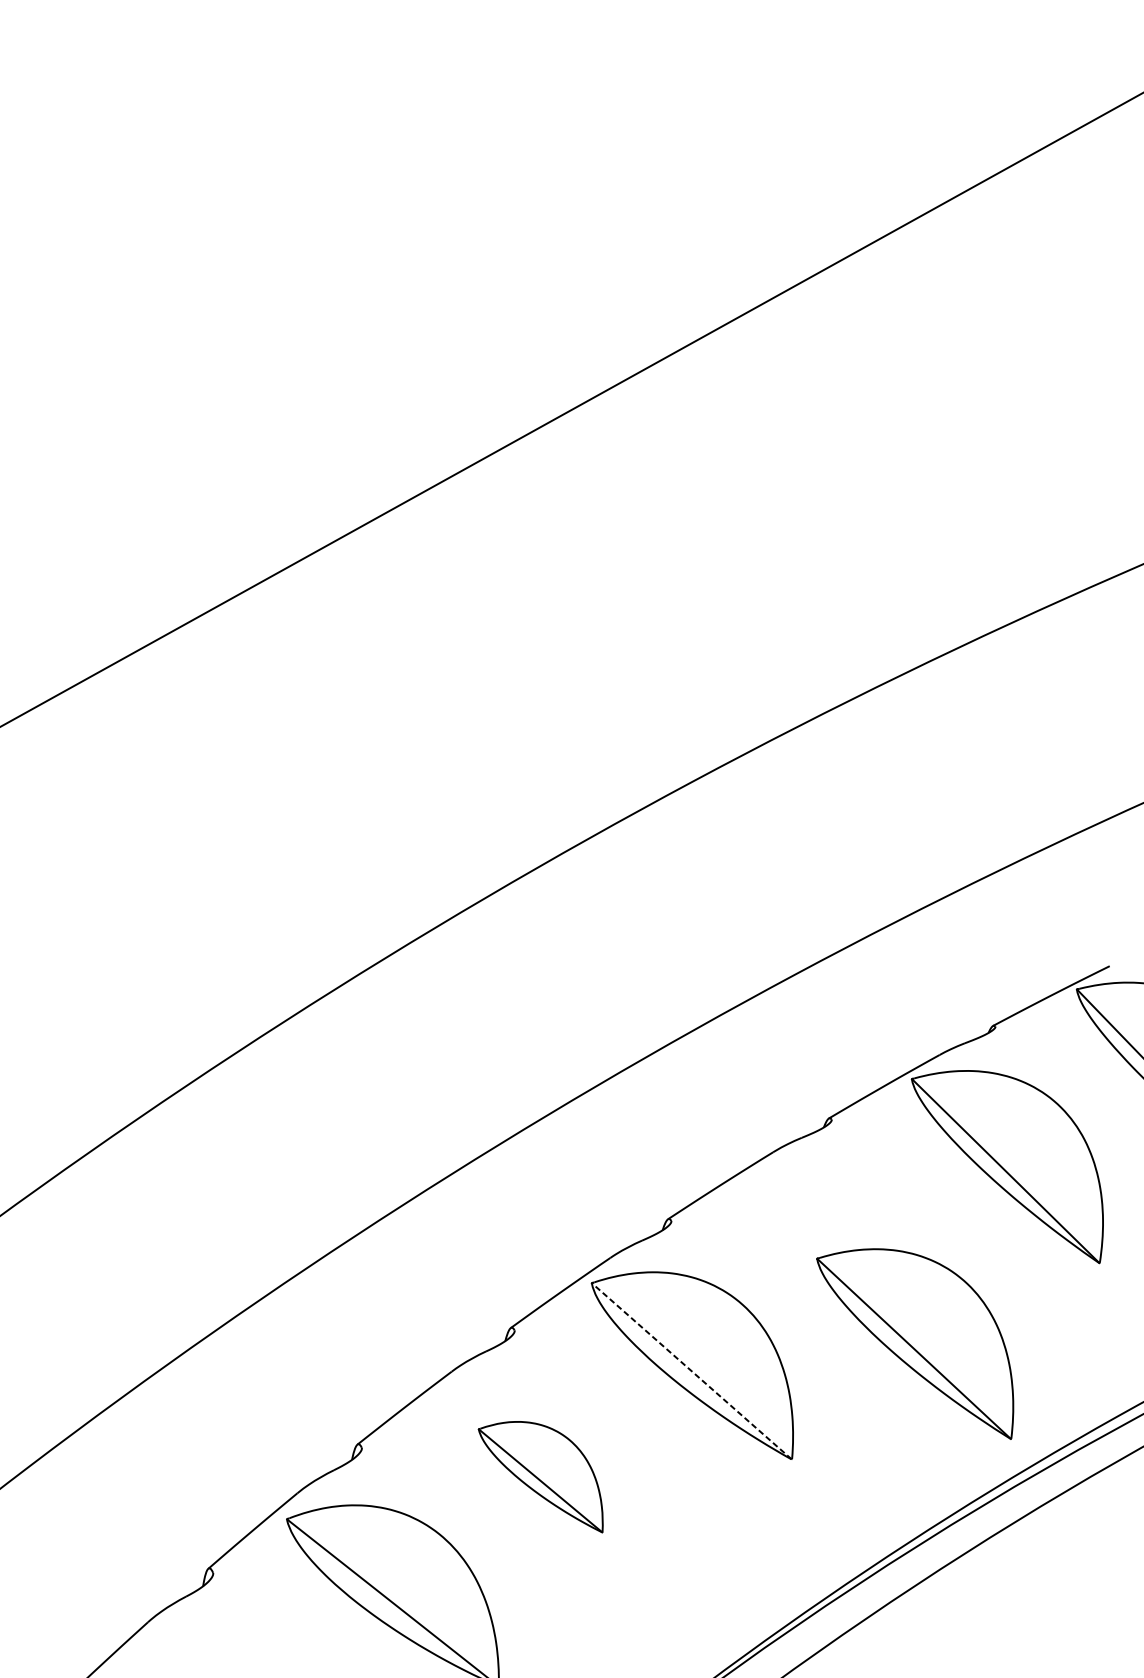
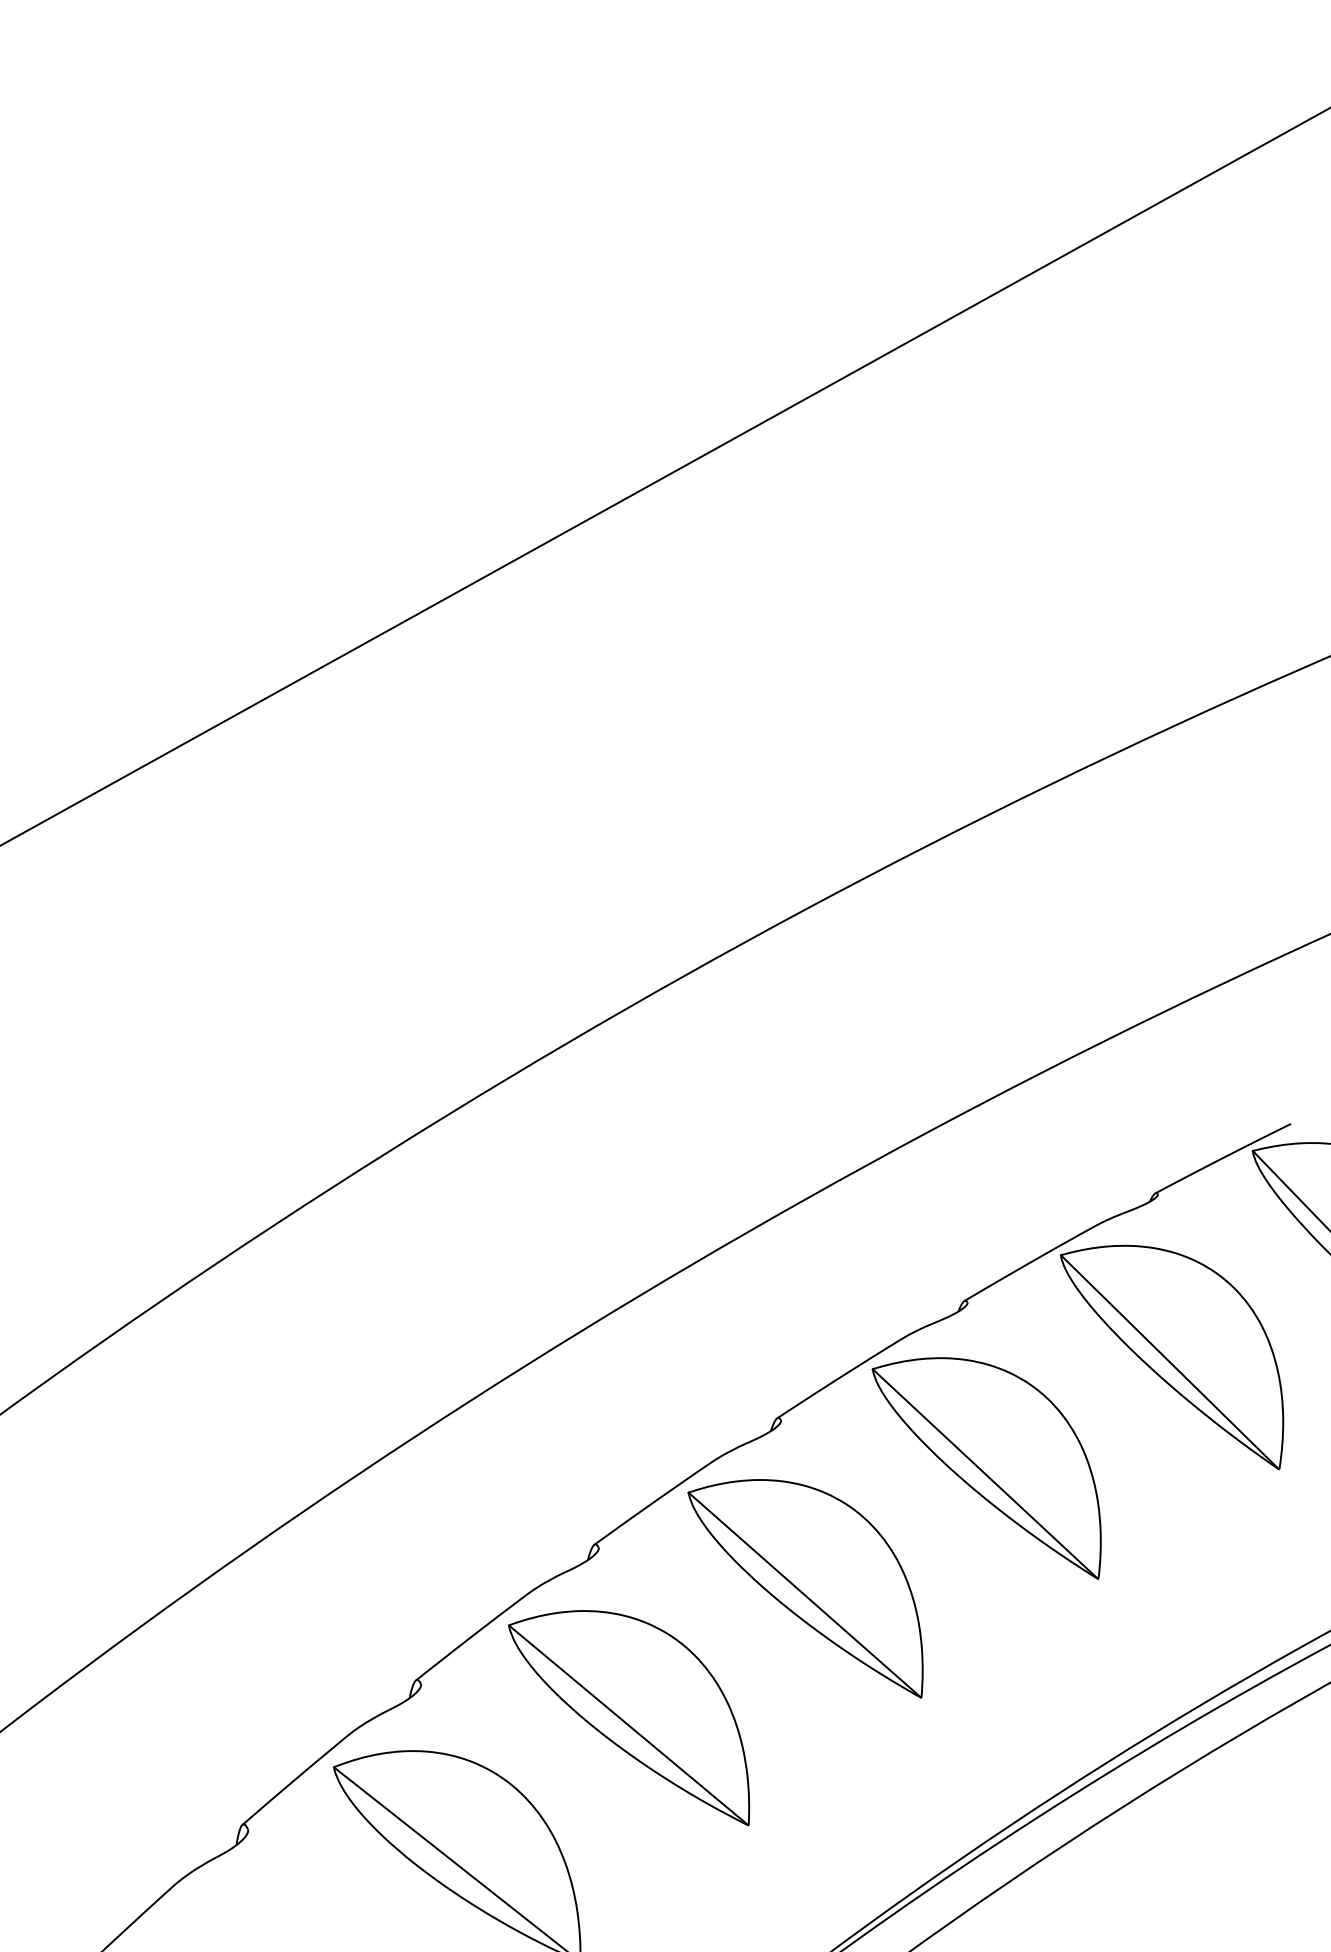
part: (915, 1344) -> (986, 1468), moved
line: (691, 1371) -> (804, 1595), dashed -> solid
part: (541, 1477) -> (629, 1718), size x1.67

